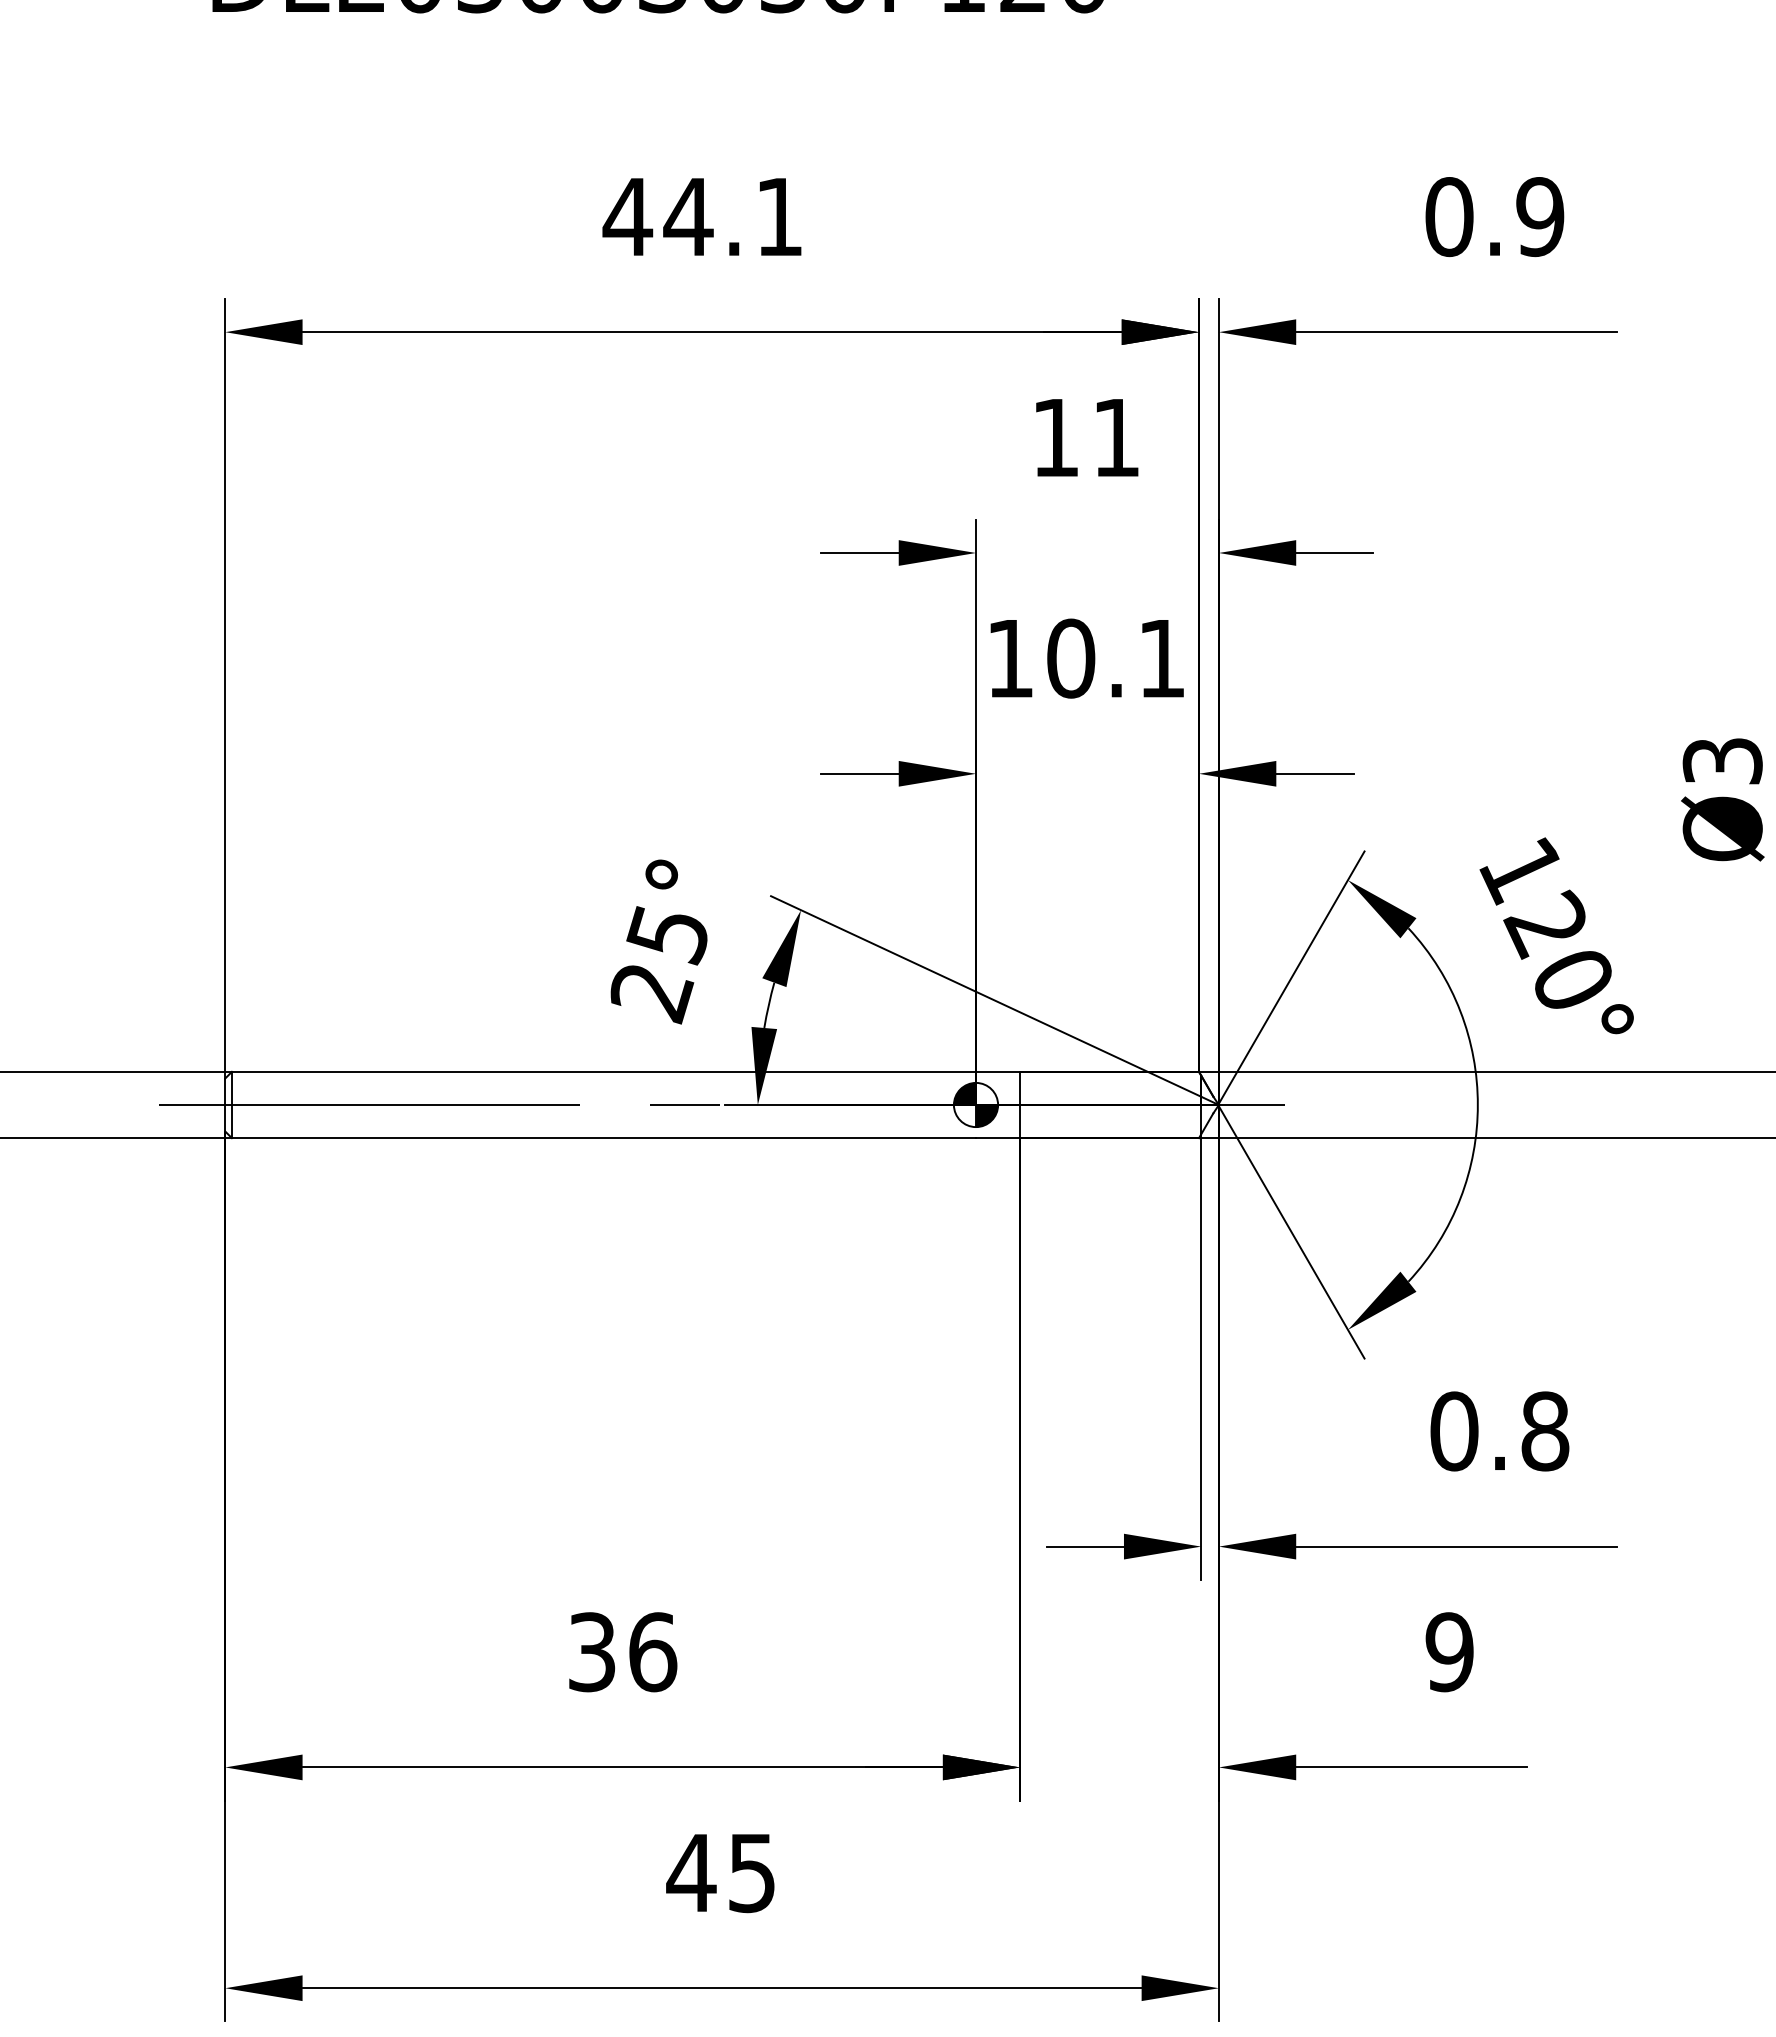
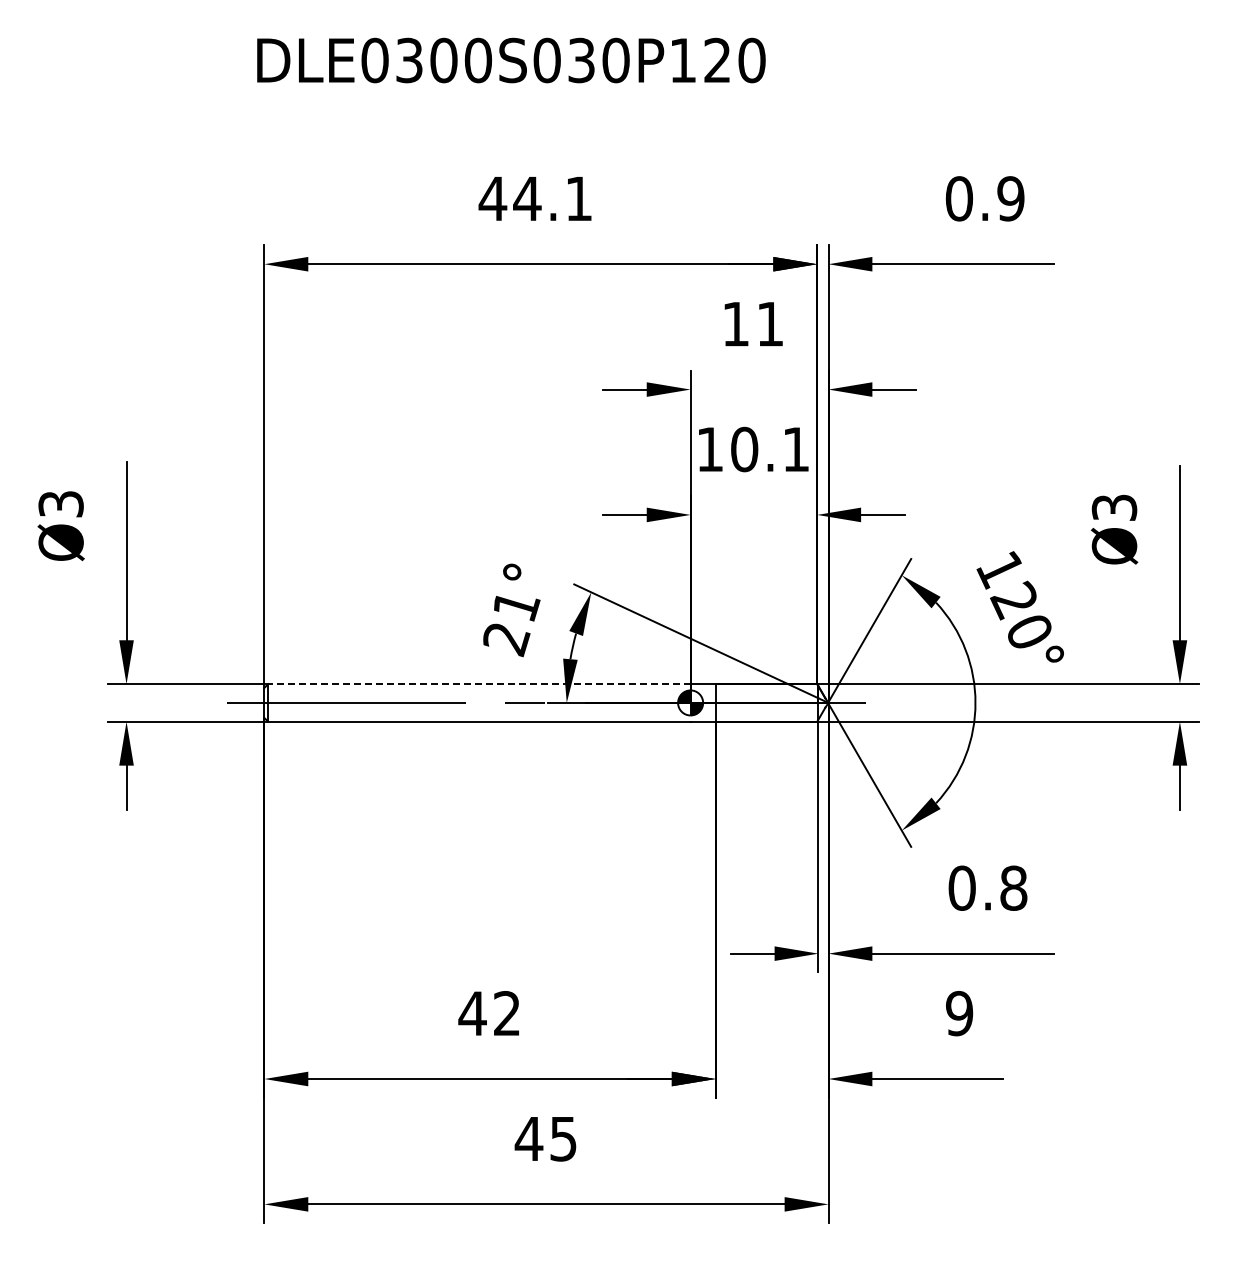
text: (669, 935) -> (516, 606), 25° -> 21°
line: (602, 1072) -> (478, 684), solid -> dashed
text: (621, 1652) -> (489, 1013), 36 -> 42

